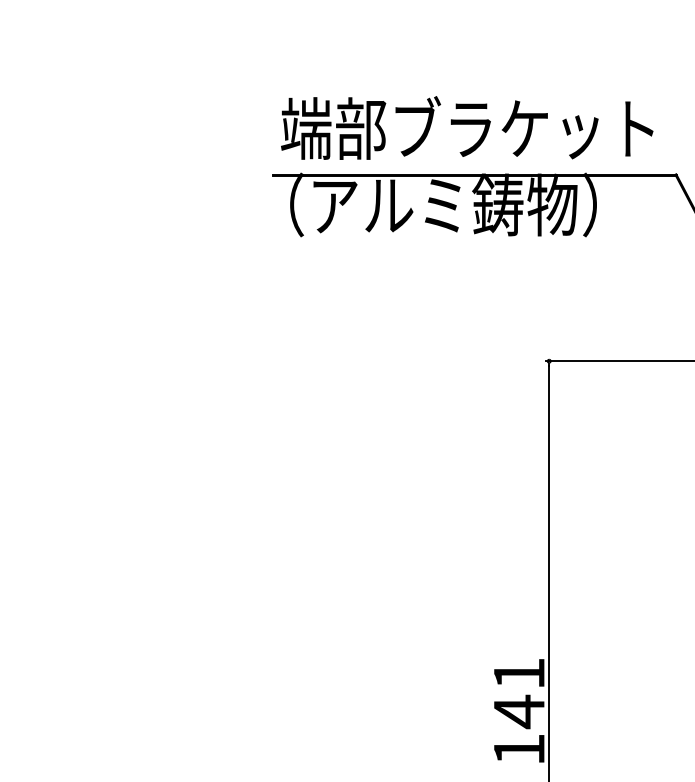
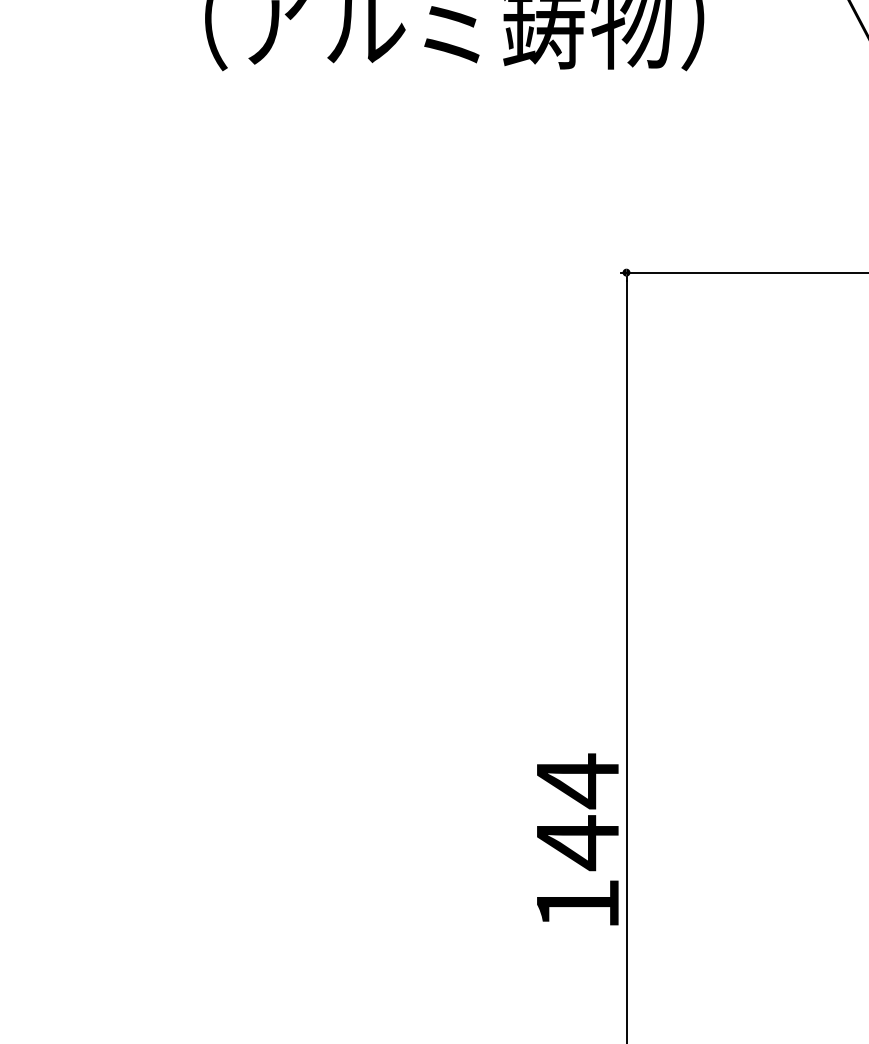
text: (519, 673) -> (578, 780), 141 -> 144

